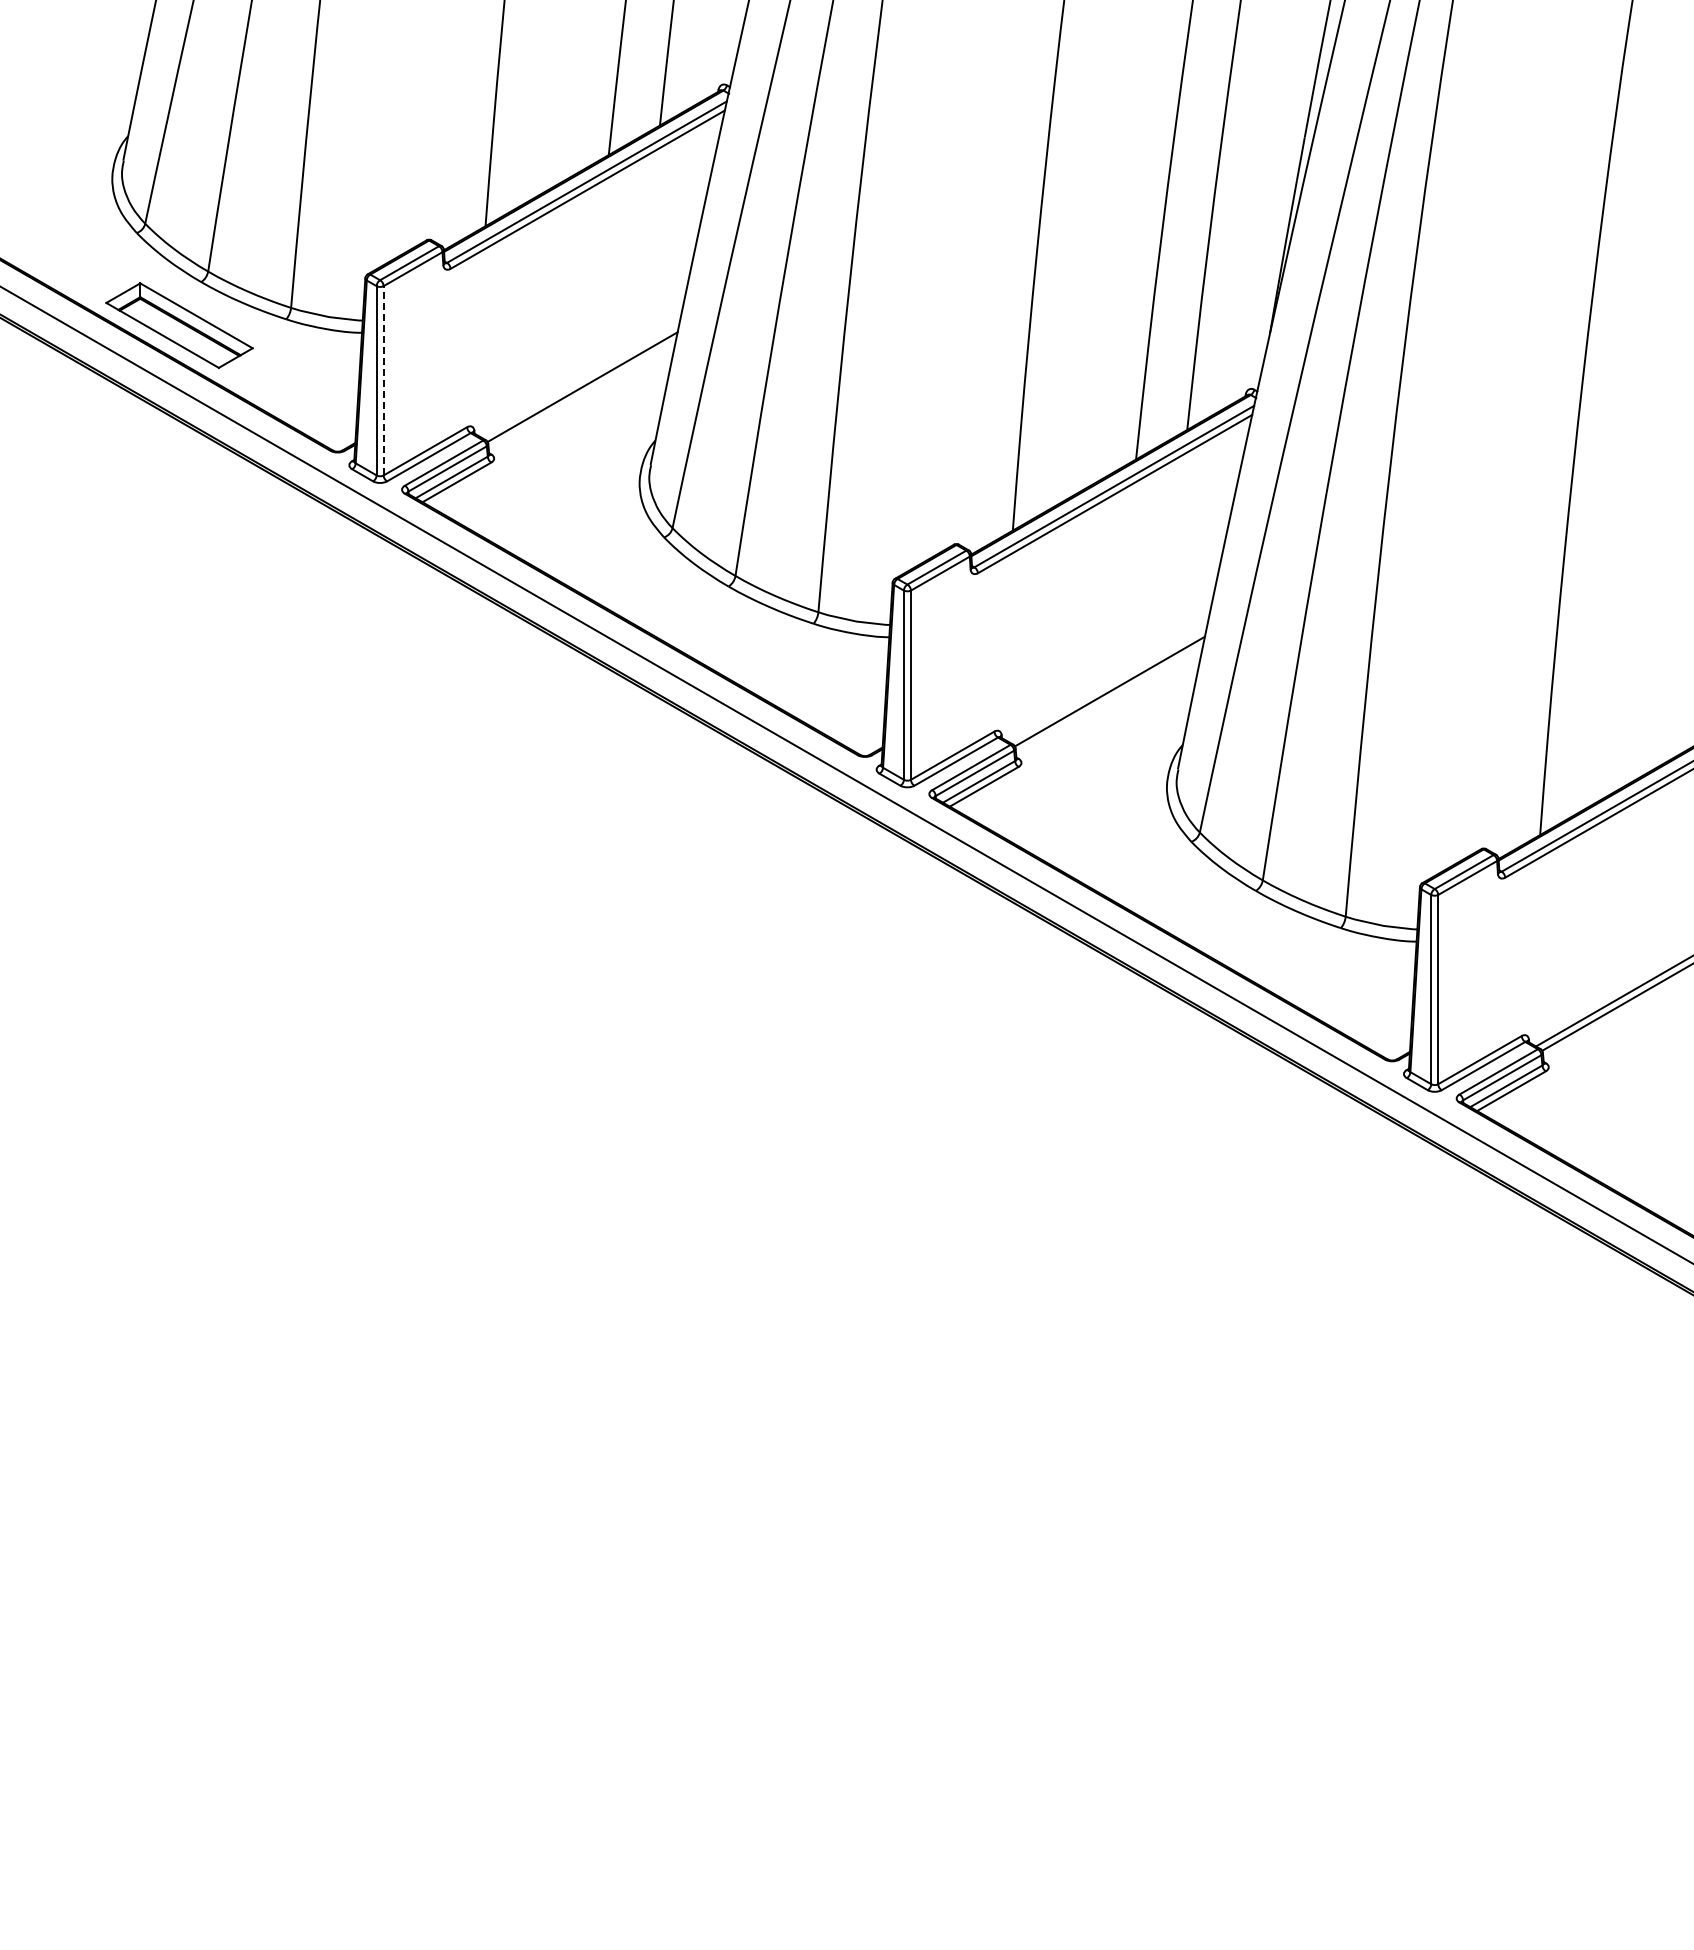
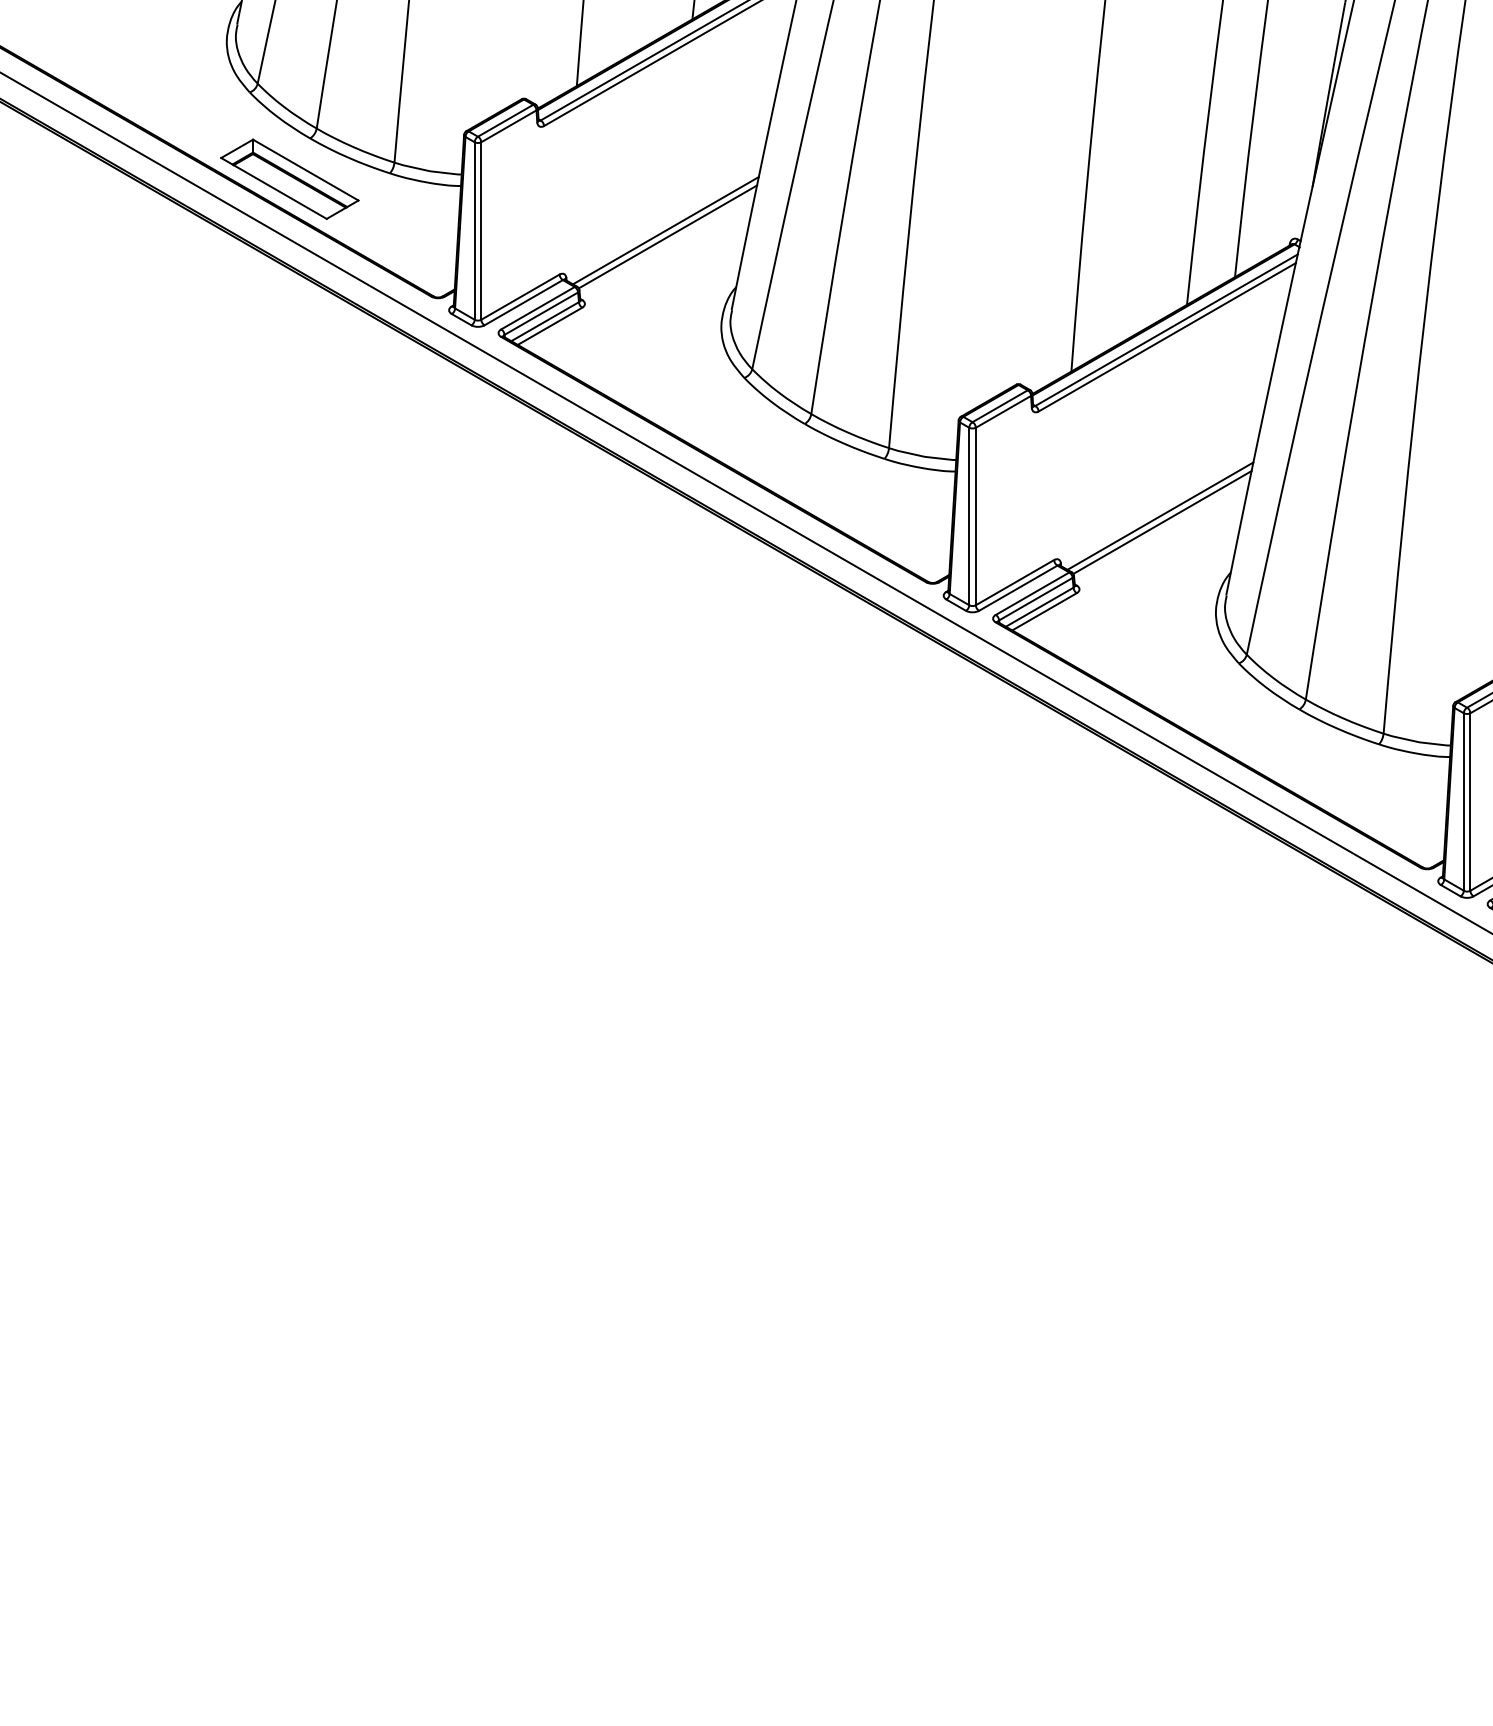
line: (383, 380) -> (481, 230), dashed -> solid
line: (580, 380) -> (665, 230), added
line: (1107, 684) -> (1160, 515), added

